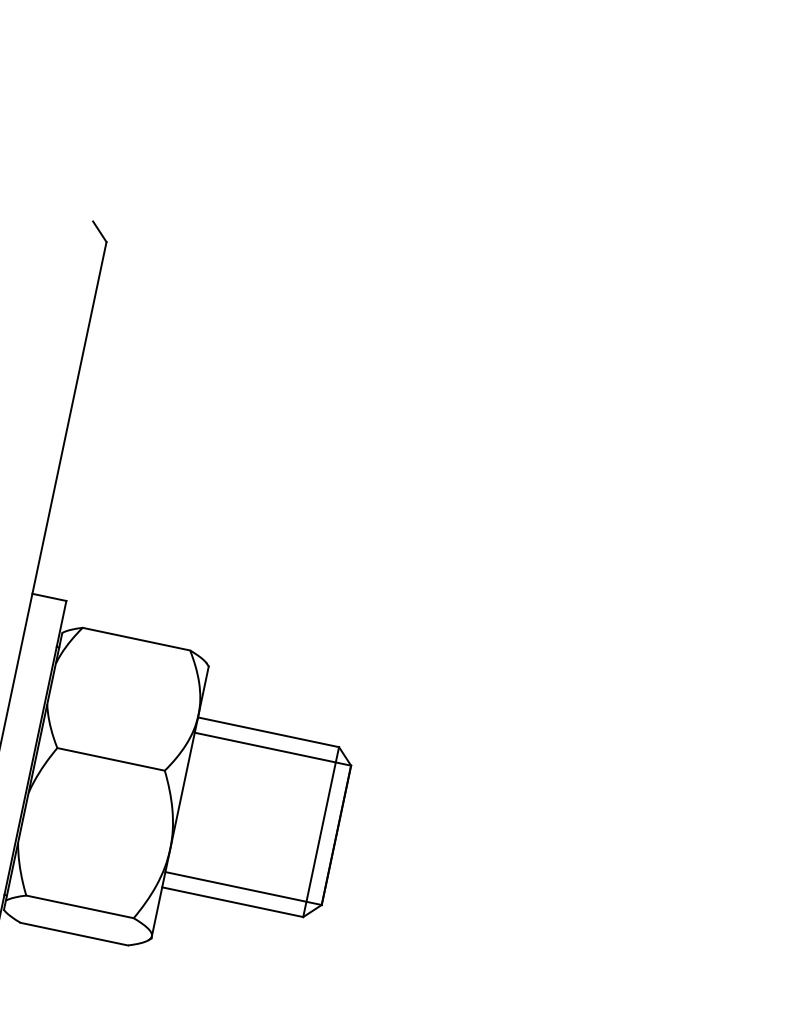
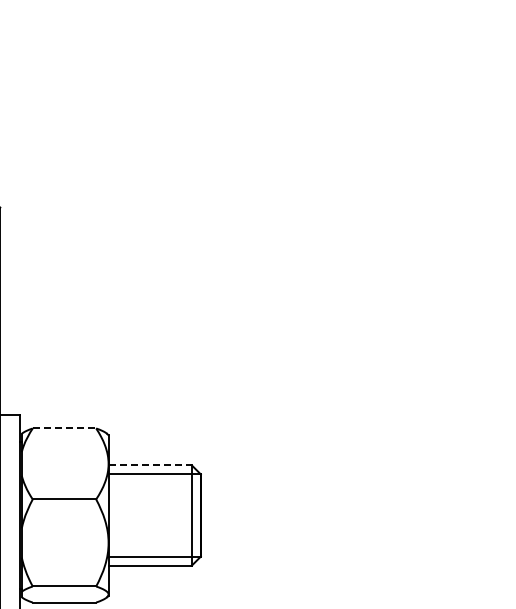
line: (136, 639) -> (64, 428), solid -> dashed
line: (268, 732) -> (150, 465), solid -> dashed

